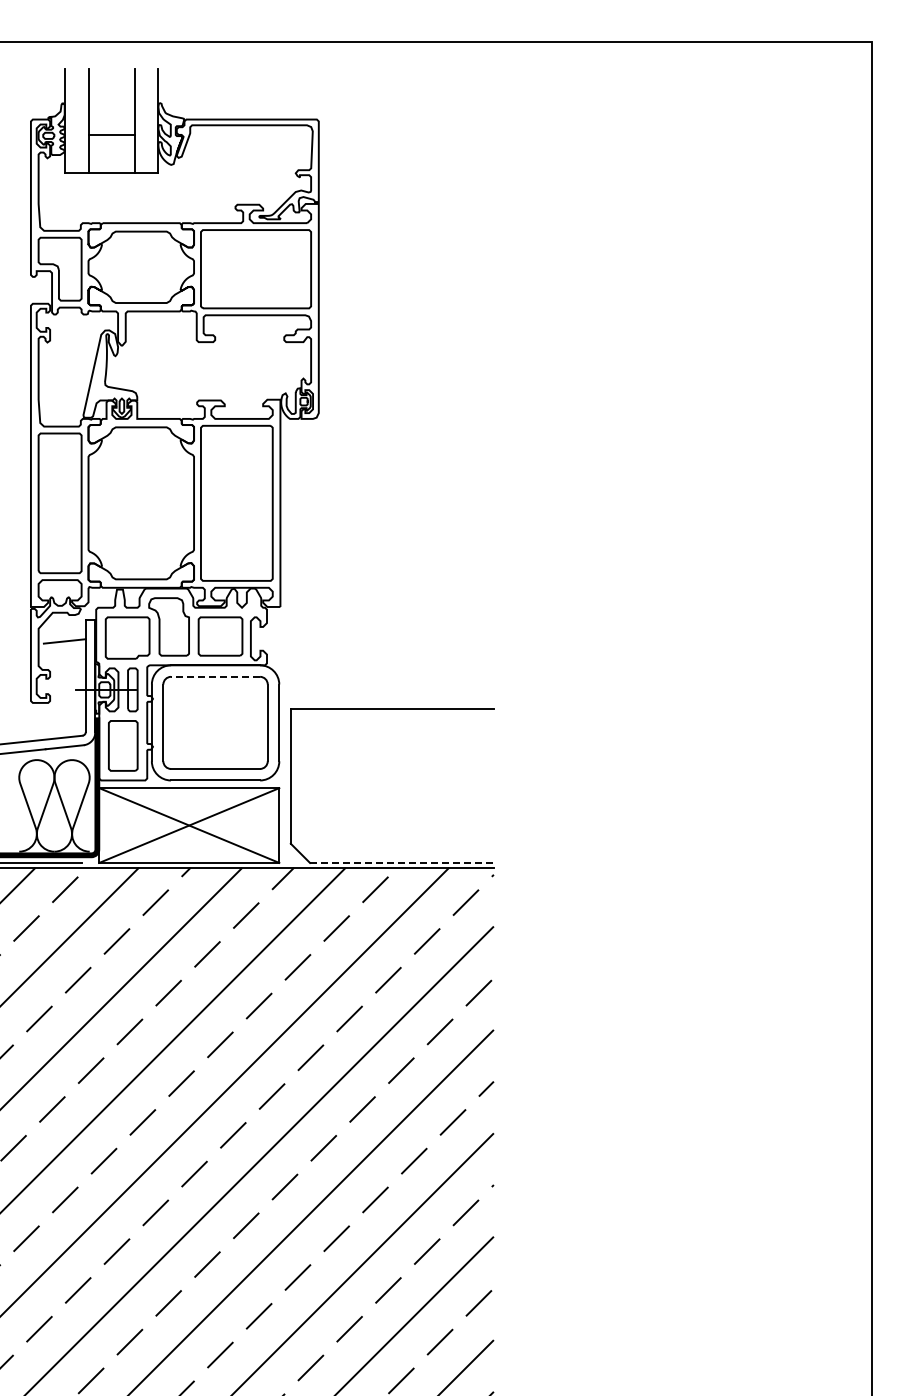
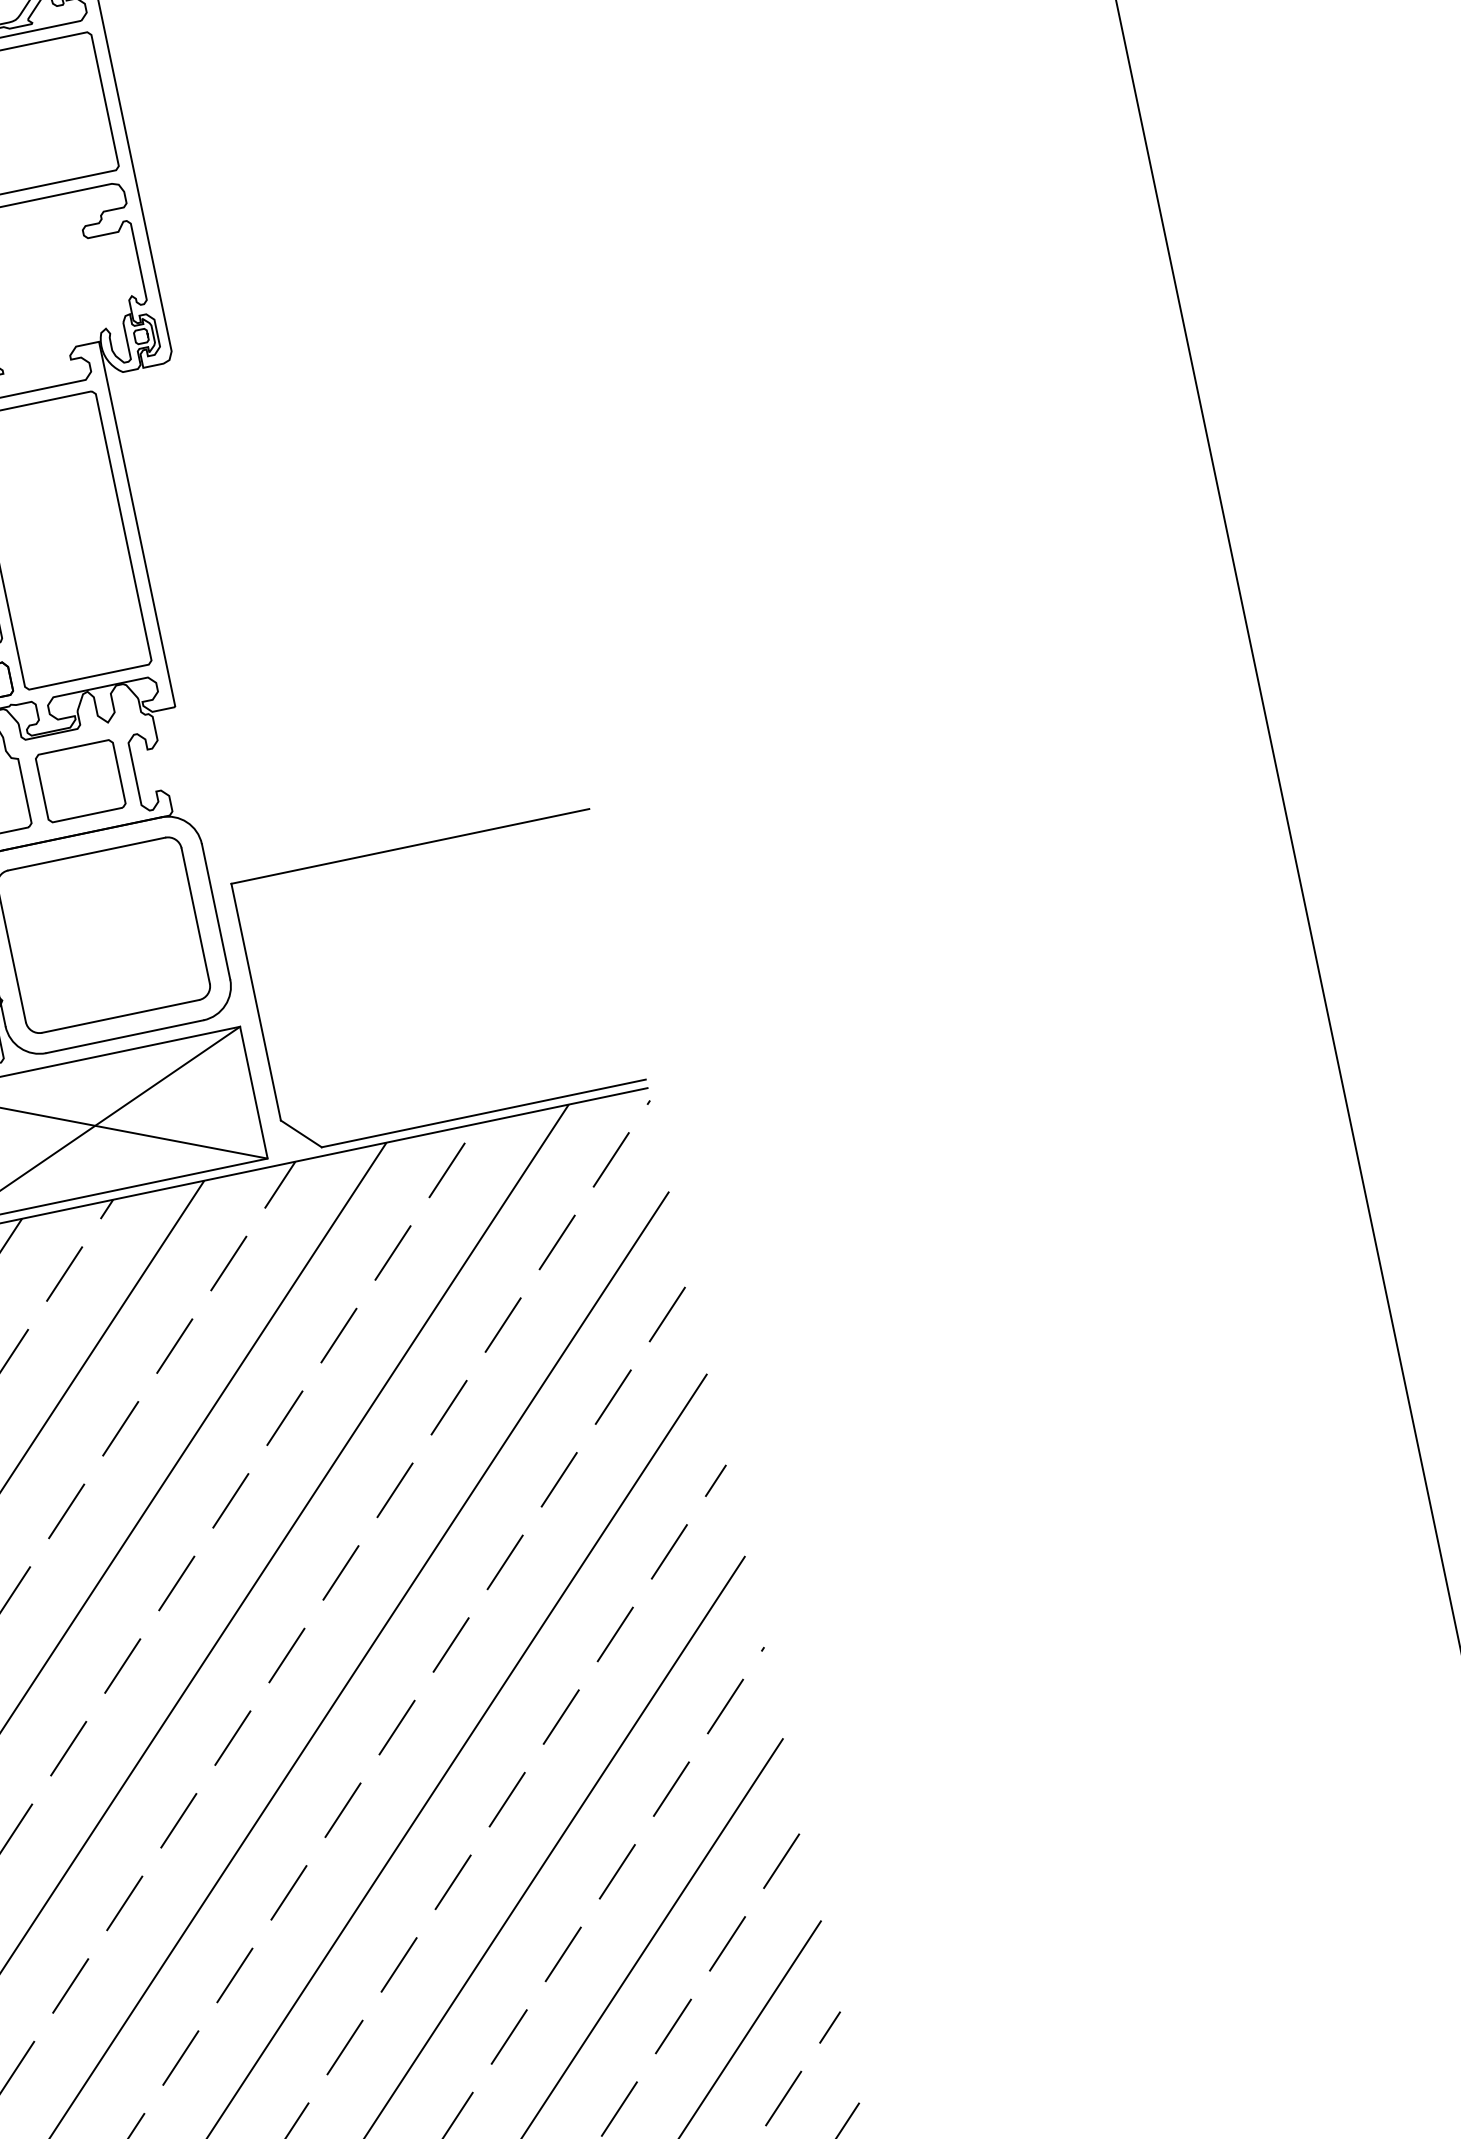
line: (215, 676) -> (86, 853), dashed -> solid
line: (401, 862) -> (482, 1112), dashed -> solid

